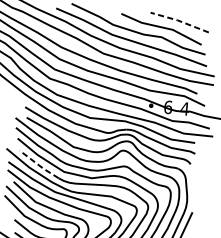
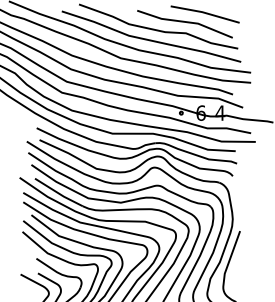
line: (179, 20) -> (204, 12), dashed -> solid
line: (39, 165) -> (59, 193), dashed -> solid

